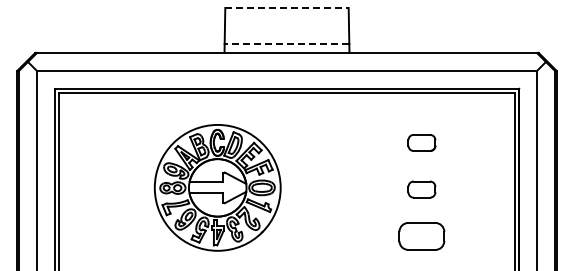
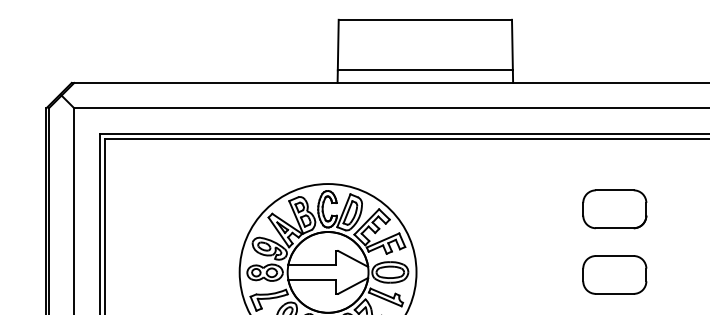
line: (286, 8) -> (424, 20), dashed -> solid
line: (286, 44) -> (424, 71), dashed -> solid
part: (421, 142) -> (614, 208), size x1.67
part: (421, 189) -> (614, 274), size x1.67

